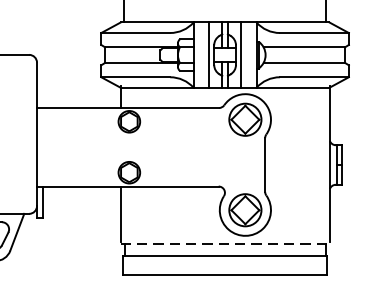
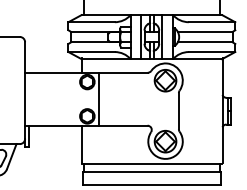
line: (147, 146) -> (99, 98), added
line: (226, 244) -> (152, 164), dashed -> solid

